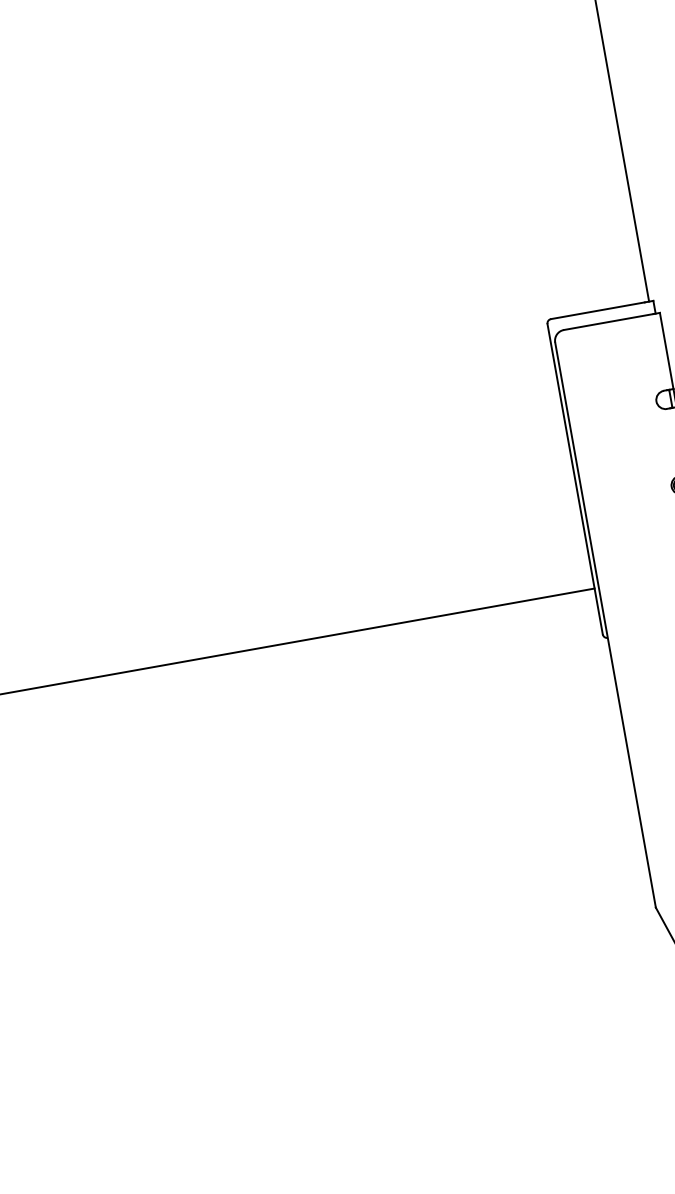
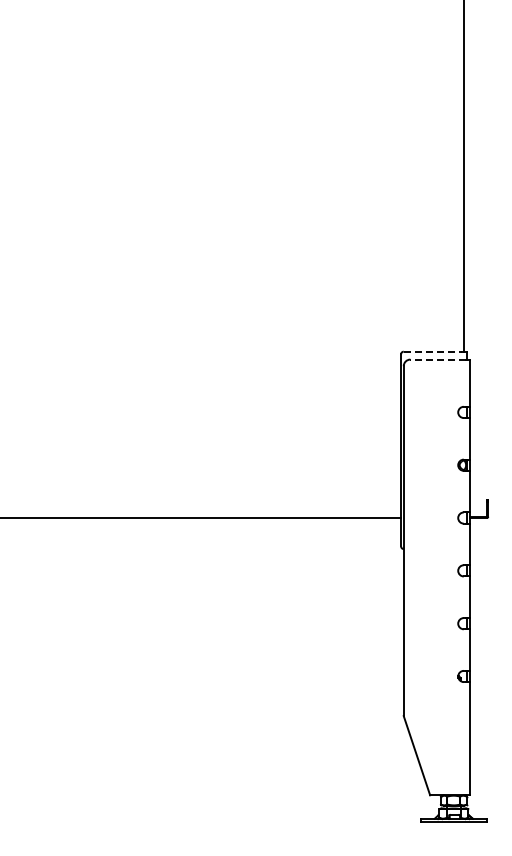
line: (599, 310) -> (433, 351), solid -> dashed
line: (609, 321) -> (438, 359), solid -> dashed

